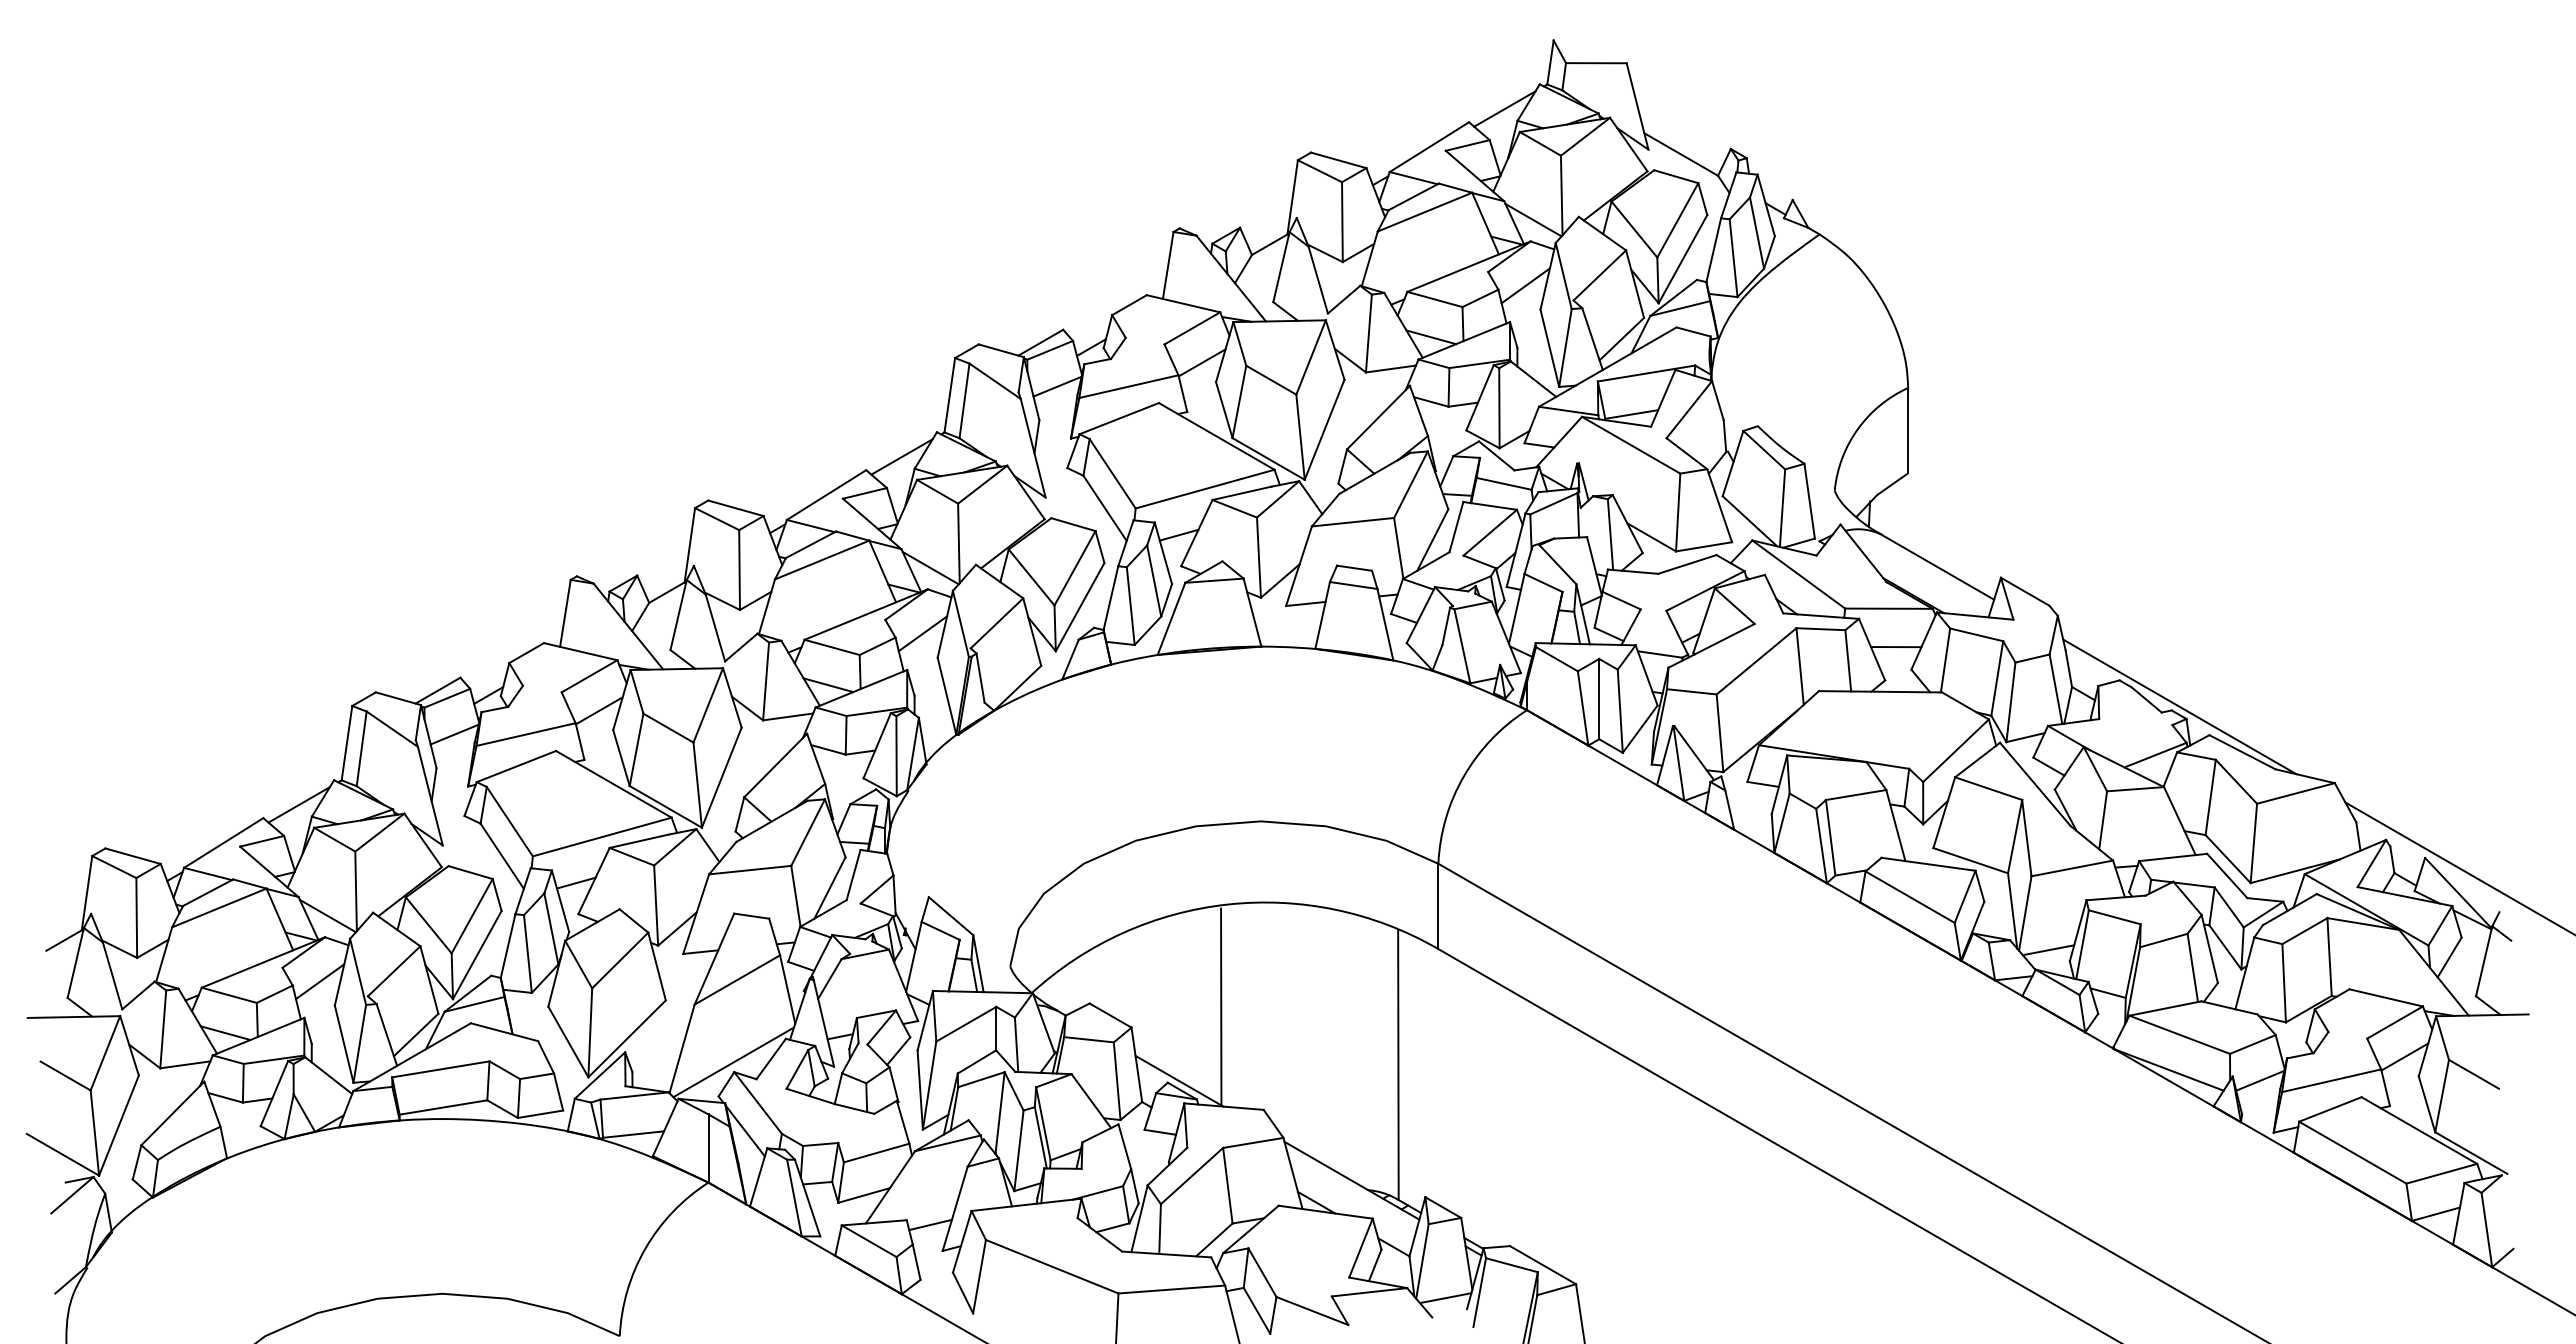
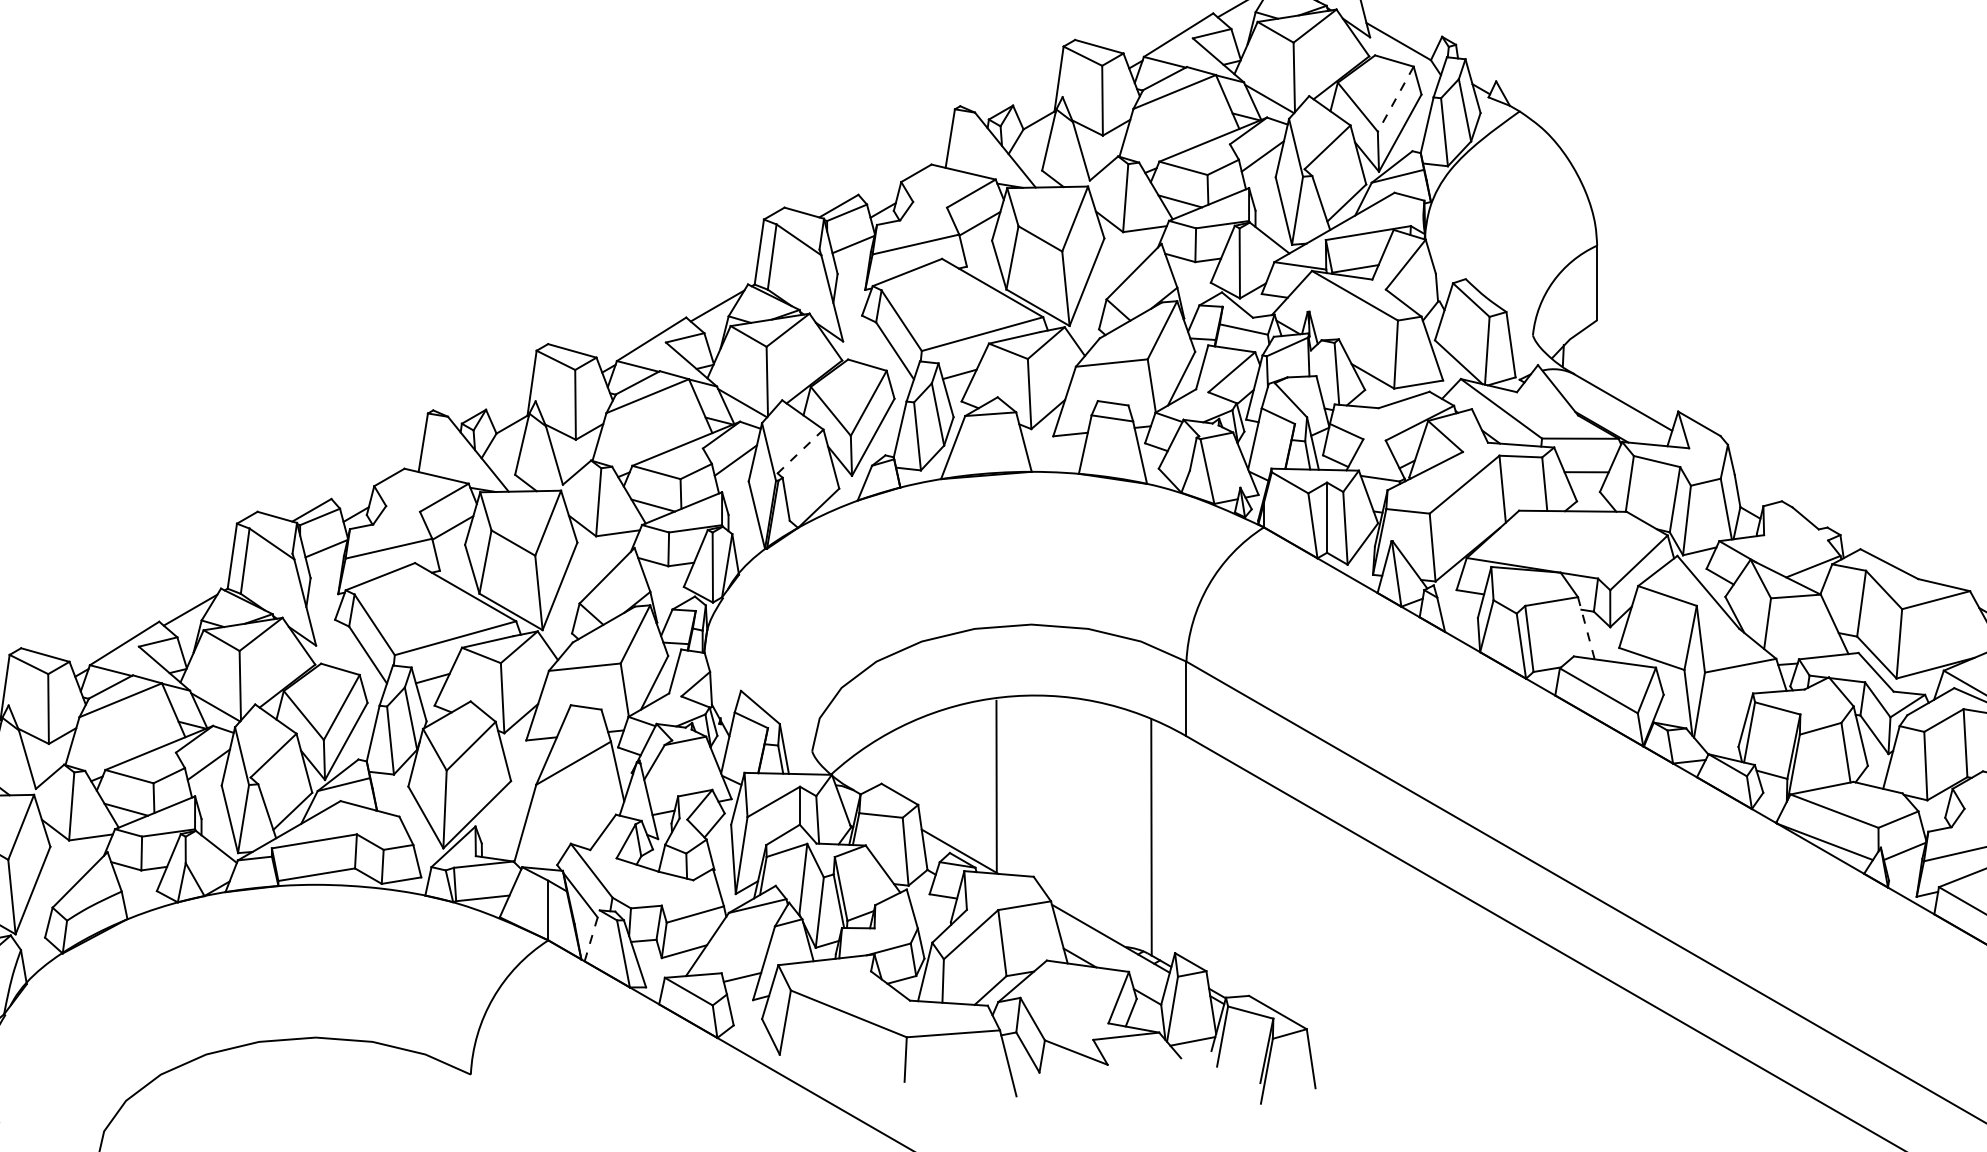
line: (1677, 220) -> (1395, 99), solid -> dashed
line: (996, 623) -> (800, 451), solid -> dashed
line: (2179, 706) -> (1834, 524), removed
line: (1895, 825) -> (1586, 628), solid -> dashed
line: (2048, 950) -> (1719, 737), removed
line: (733, 1062) -> (570, 835), removed
line: (758, 1176) -> (592, 935), solid -> dashed

